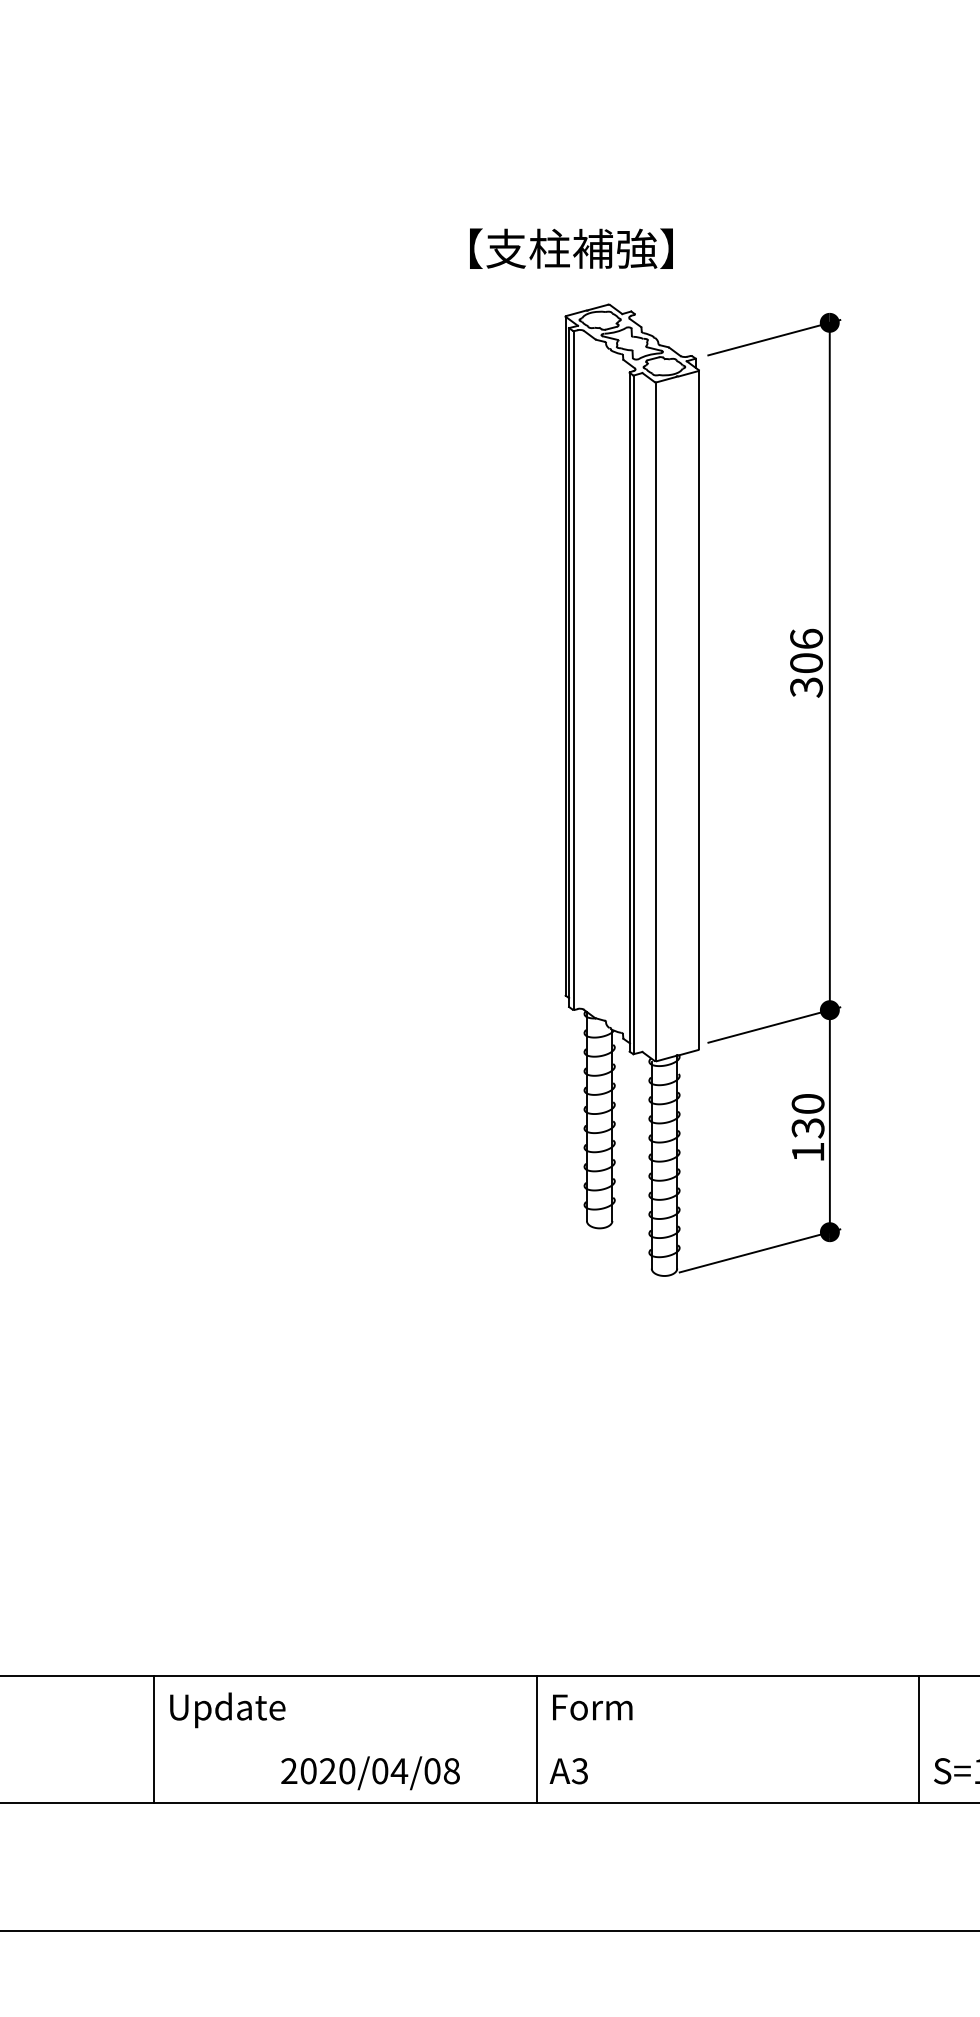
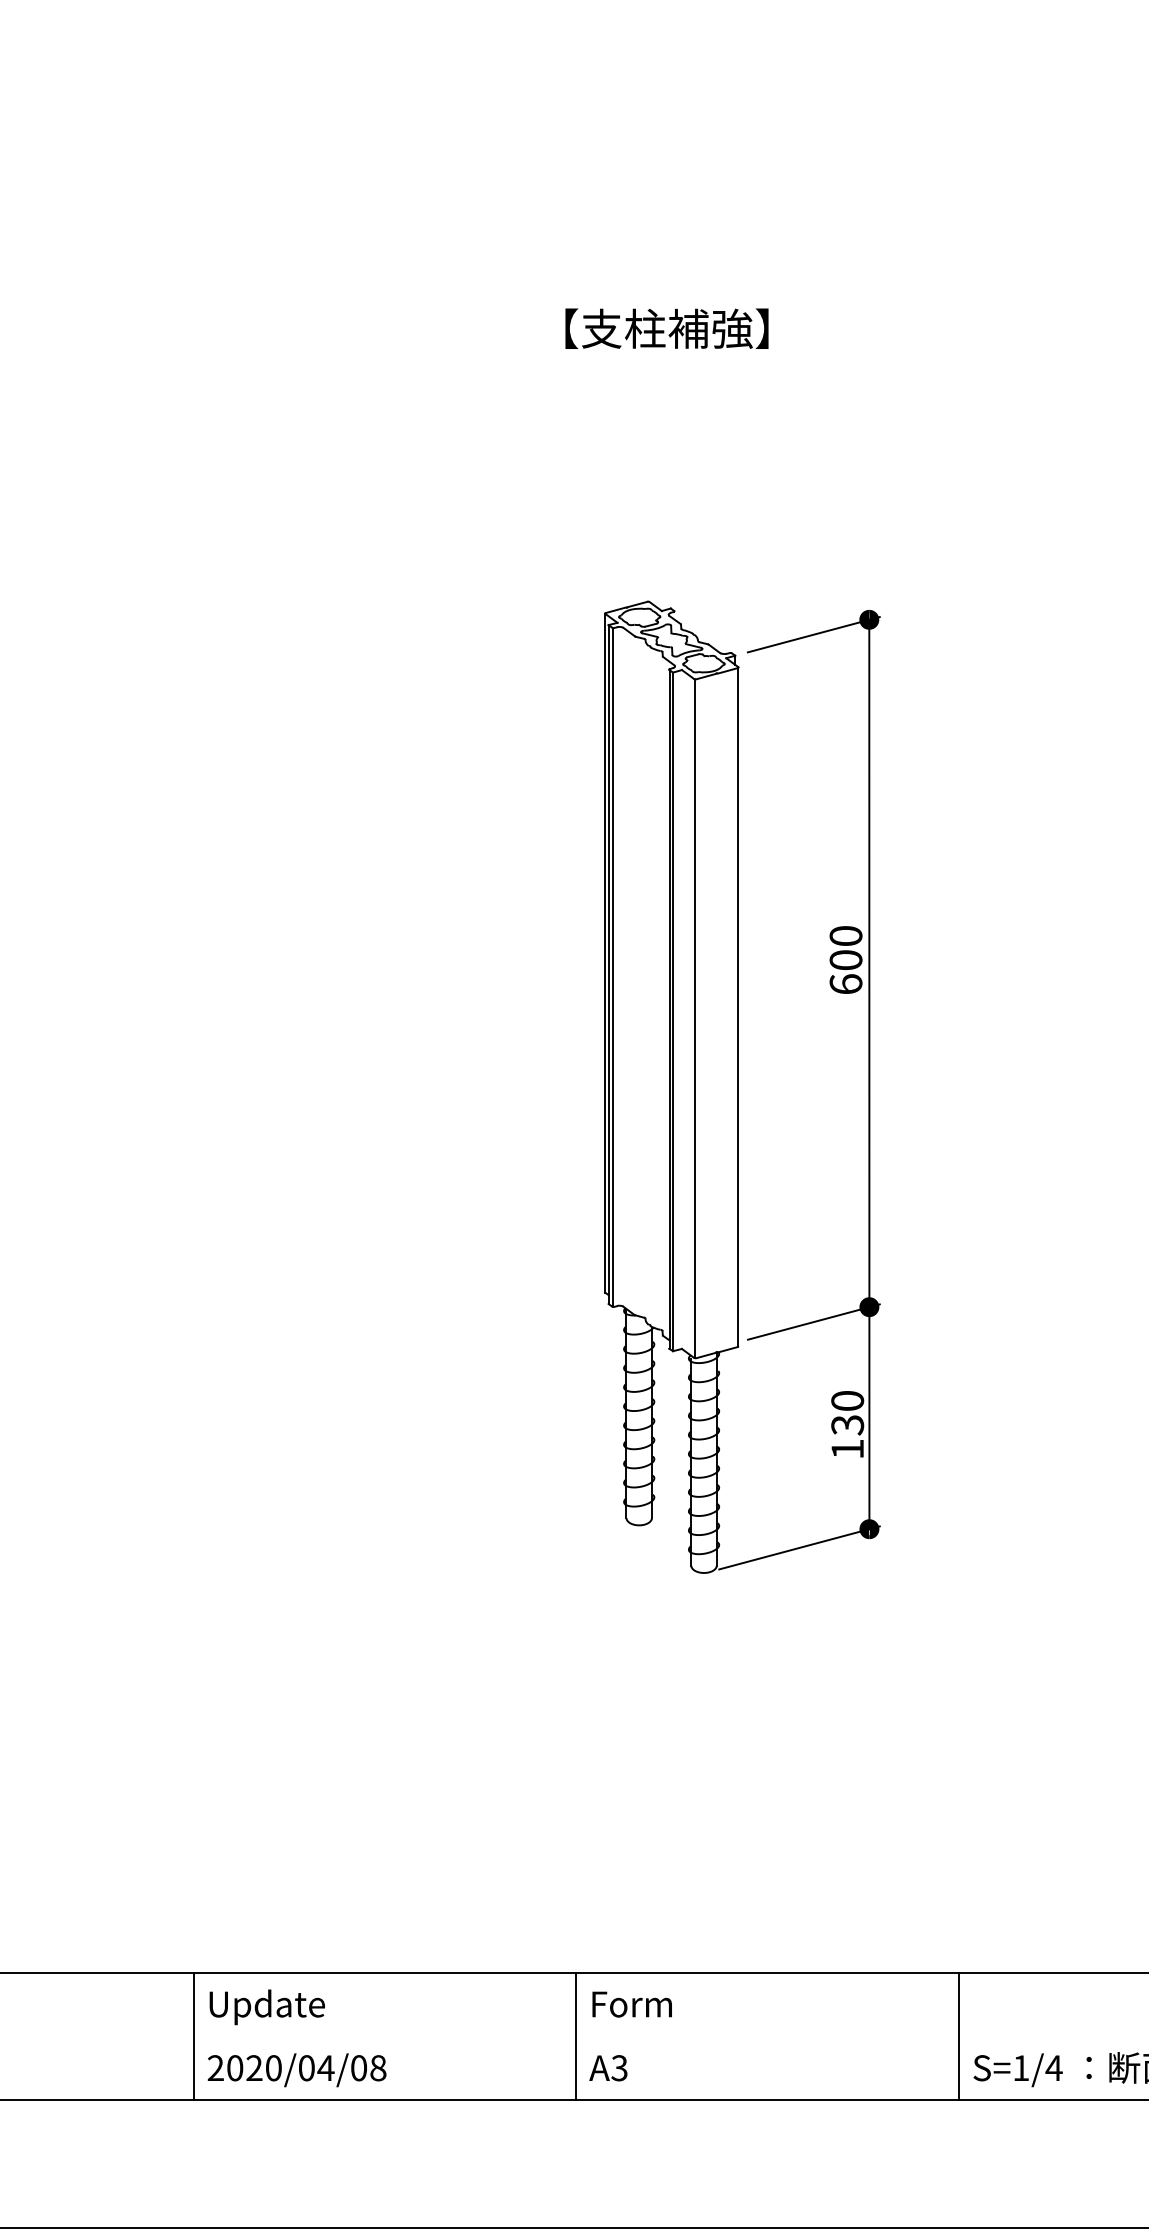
text: (570, 248) -> (666, 328), moved
text: (805, 662) -> (845, 959), 306 -> 600
text: (369, 1773) -> (296, 2070), moved

